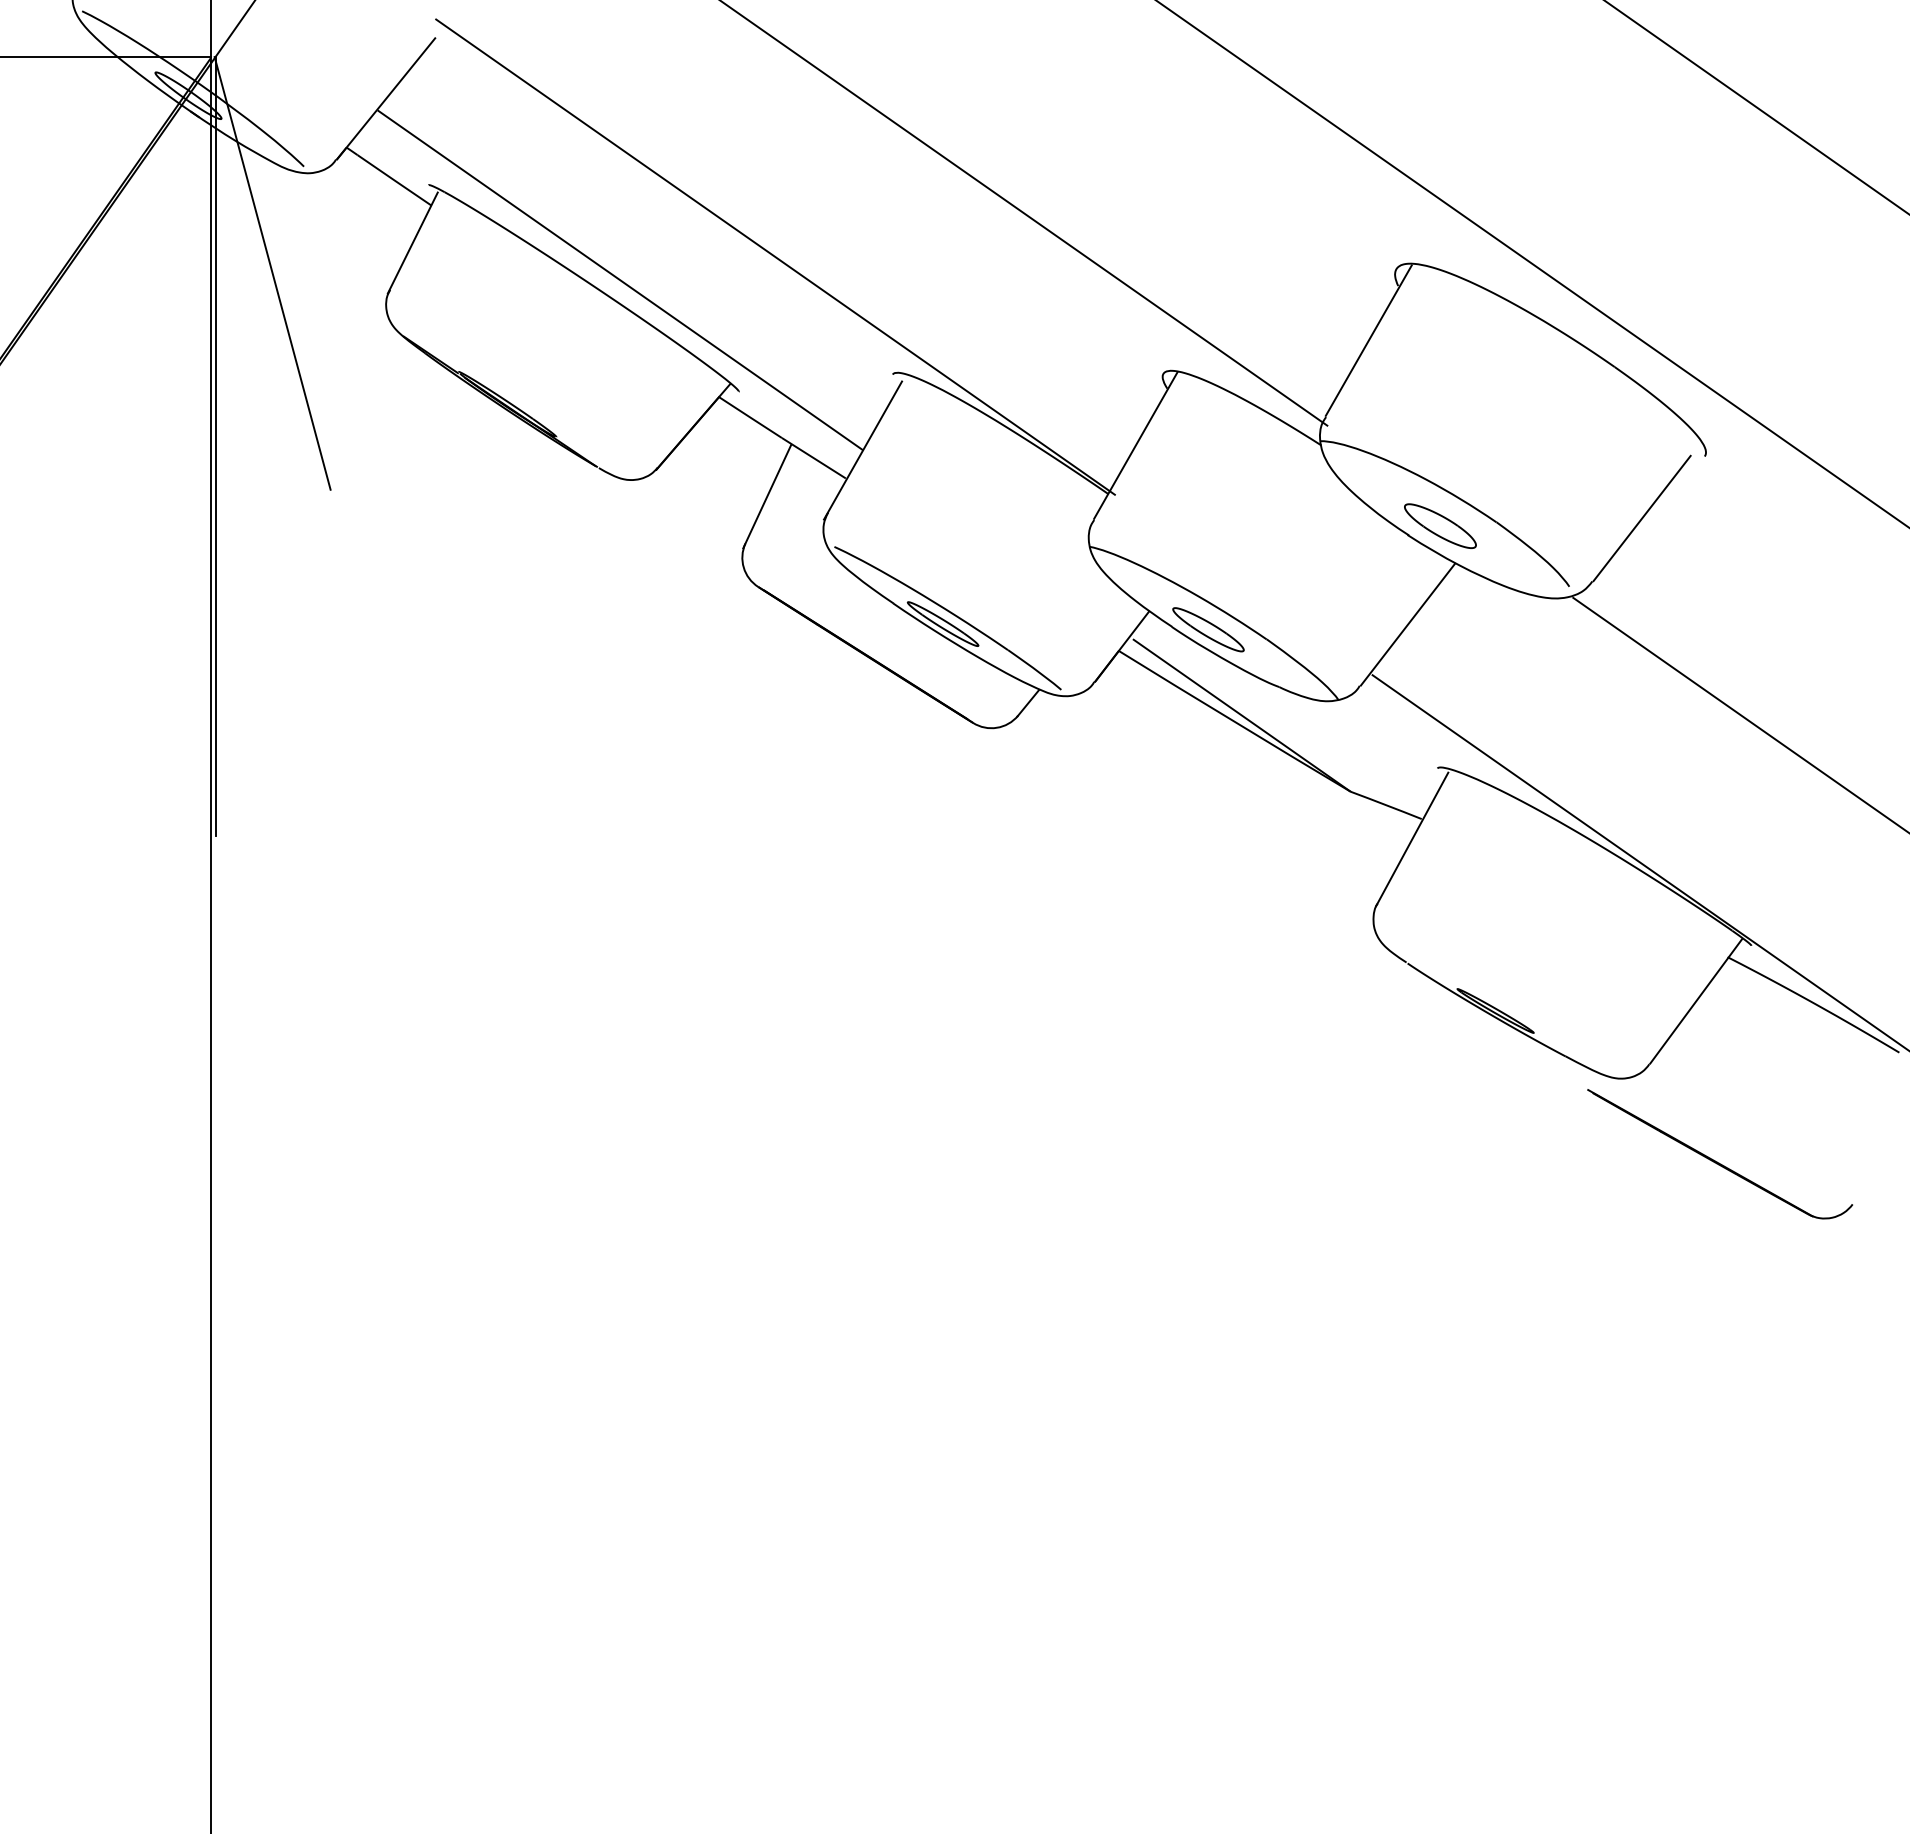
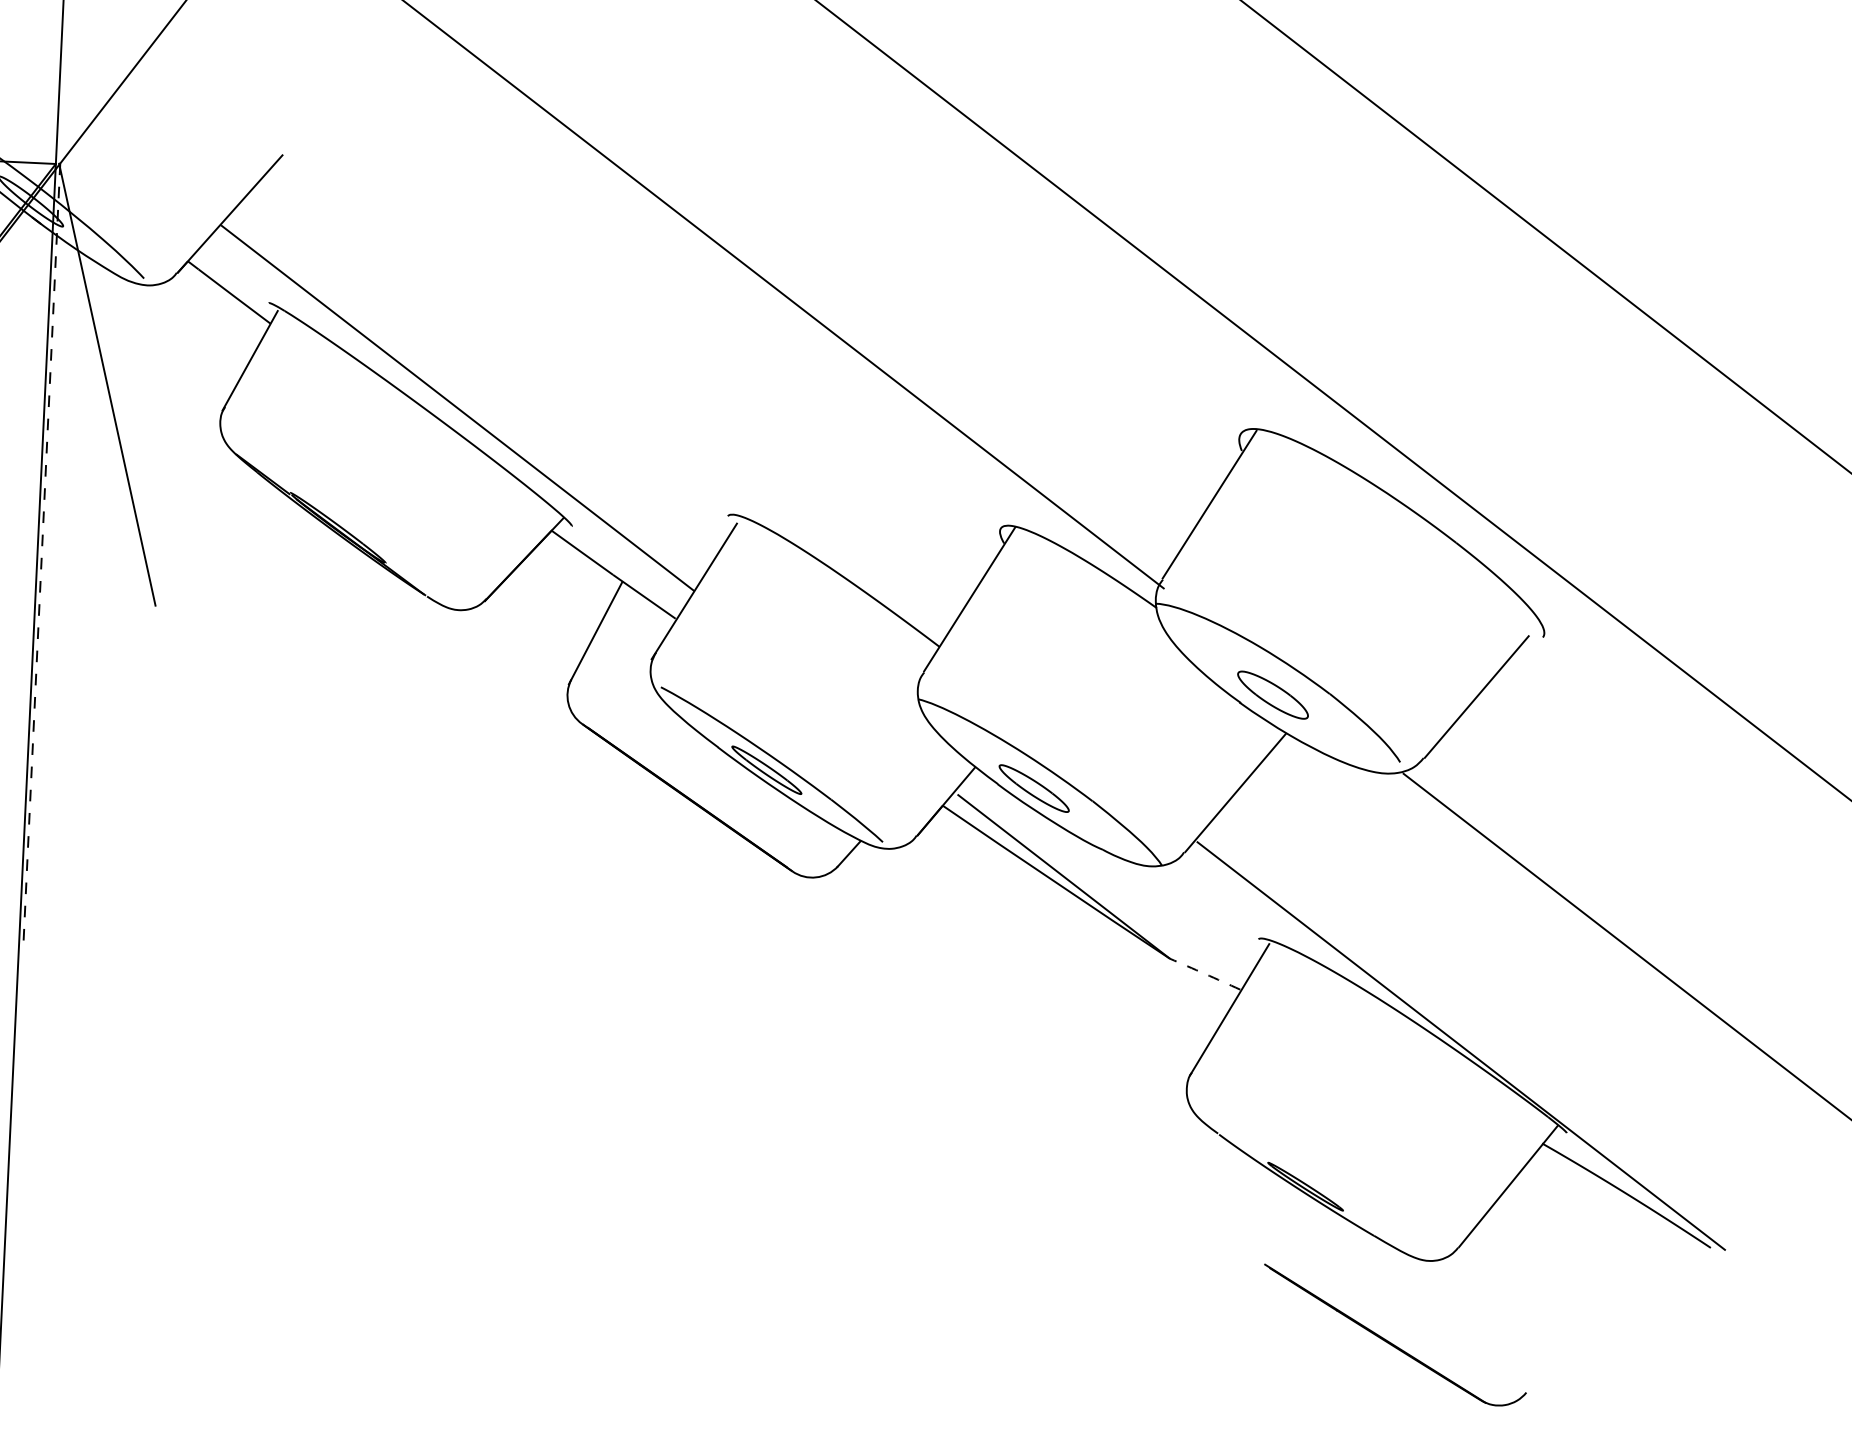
line: (775, 256) -> (615, 391), removed
line: (215, 446) -> (41, 556), solid -> dashed
arc: (1386, 805) -> (1205, 974), solid -> dashed
part: (1715, 1160) -> (1390, 1341), moved

